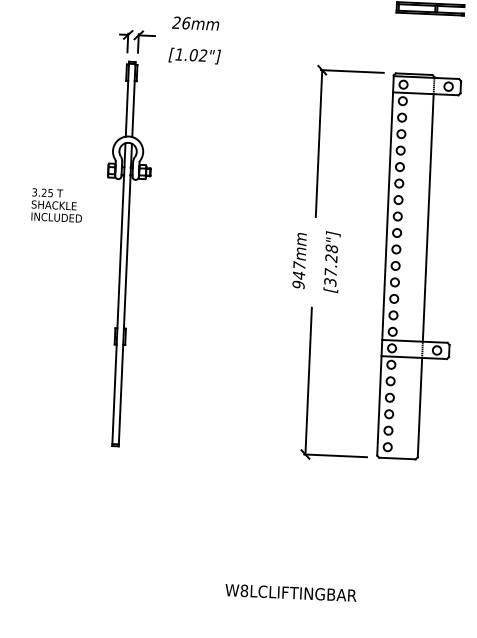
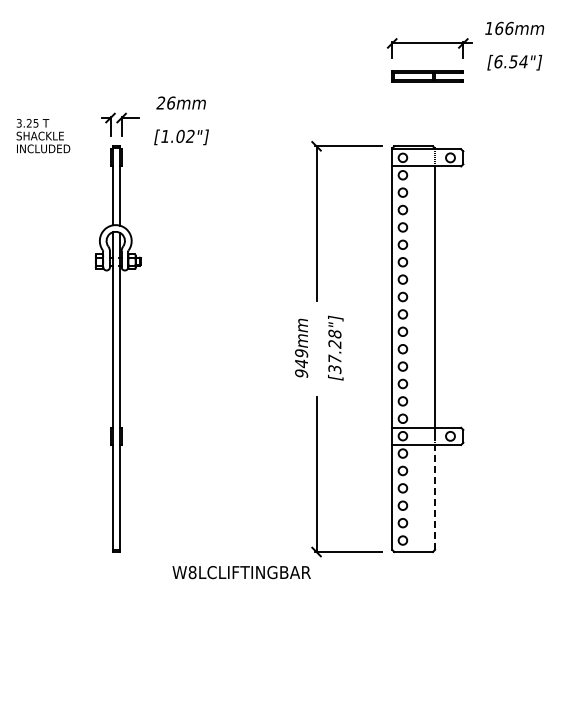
text: (57, 205) -> (43, 136), moved
text: (299, 264) -> (301, 352), 947mm -> 949mm
line: (420, 406) -> (435, 496), solid -> dashed
text: (290, 592) -> (241, 572), moved

